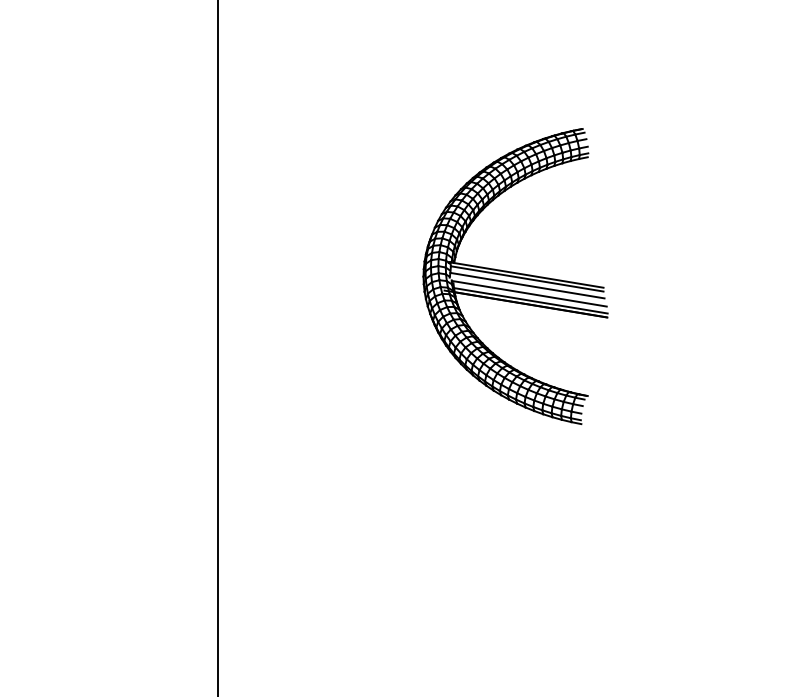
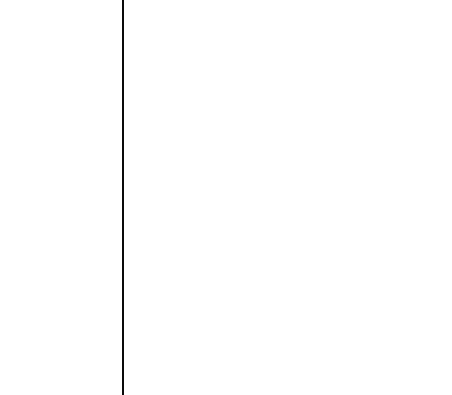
part: (514, 276) -> (291, 156), removed

